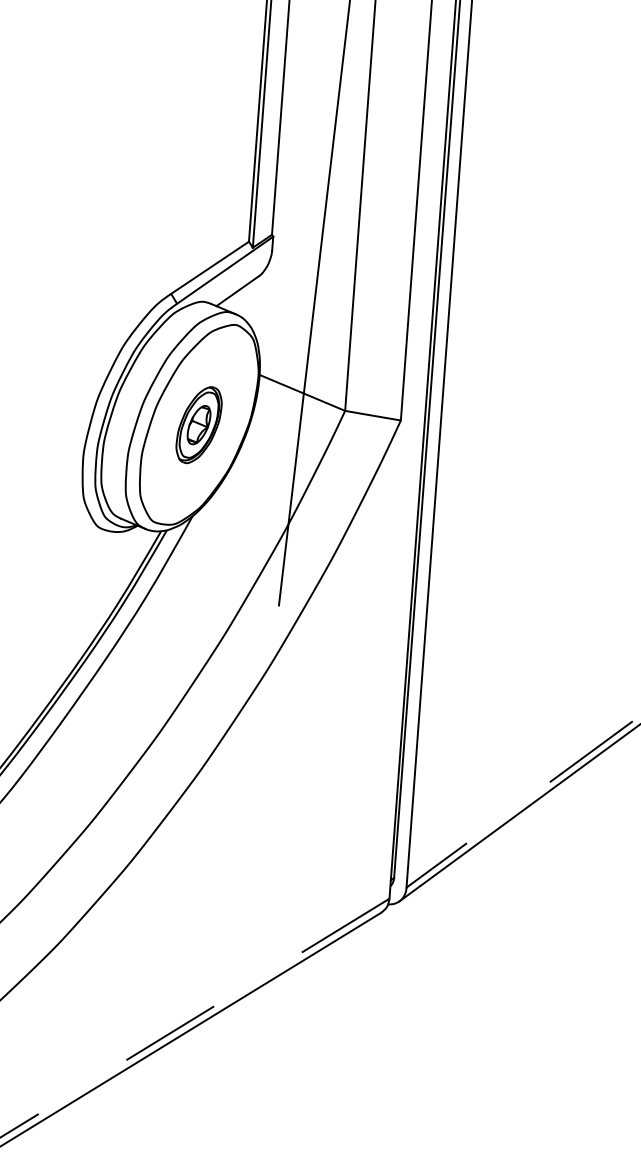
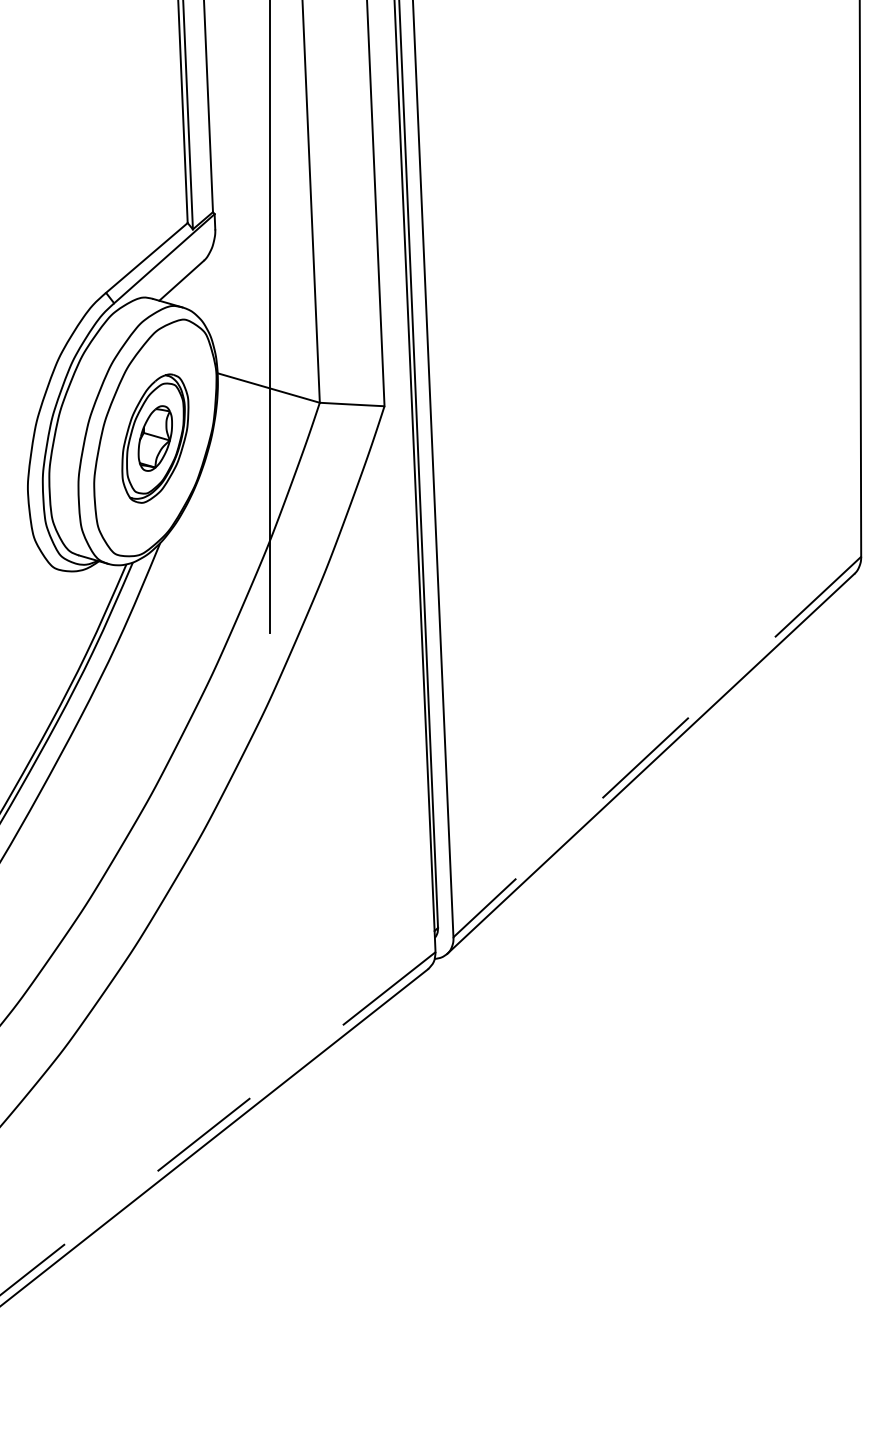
part: (199, 425) -> (155, 438), size x1.43

